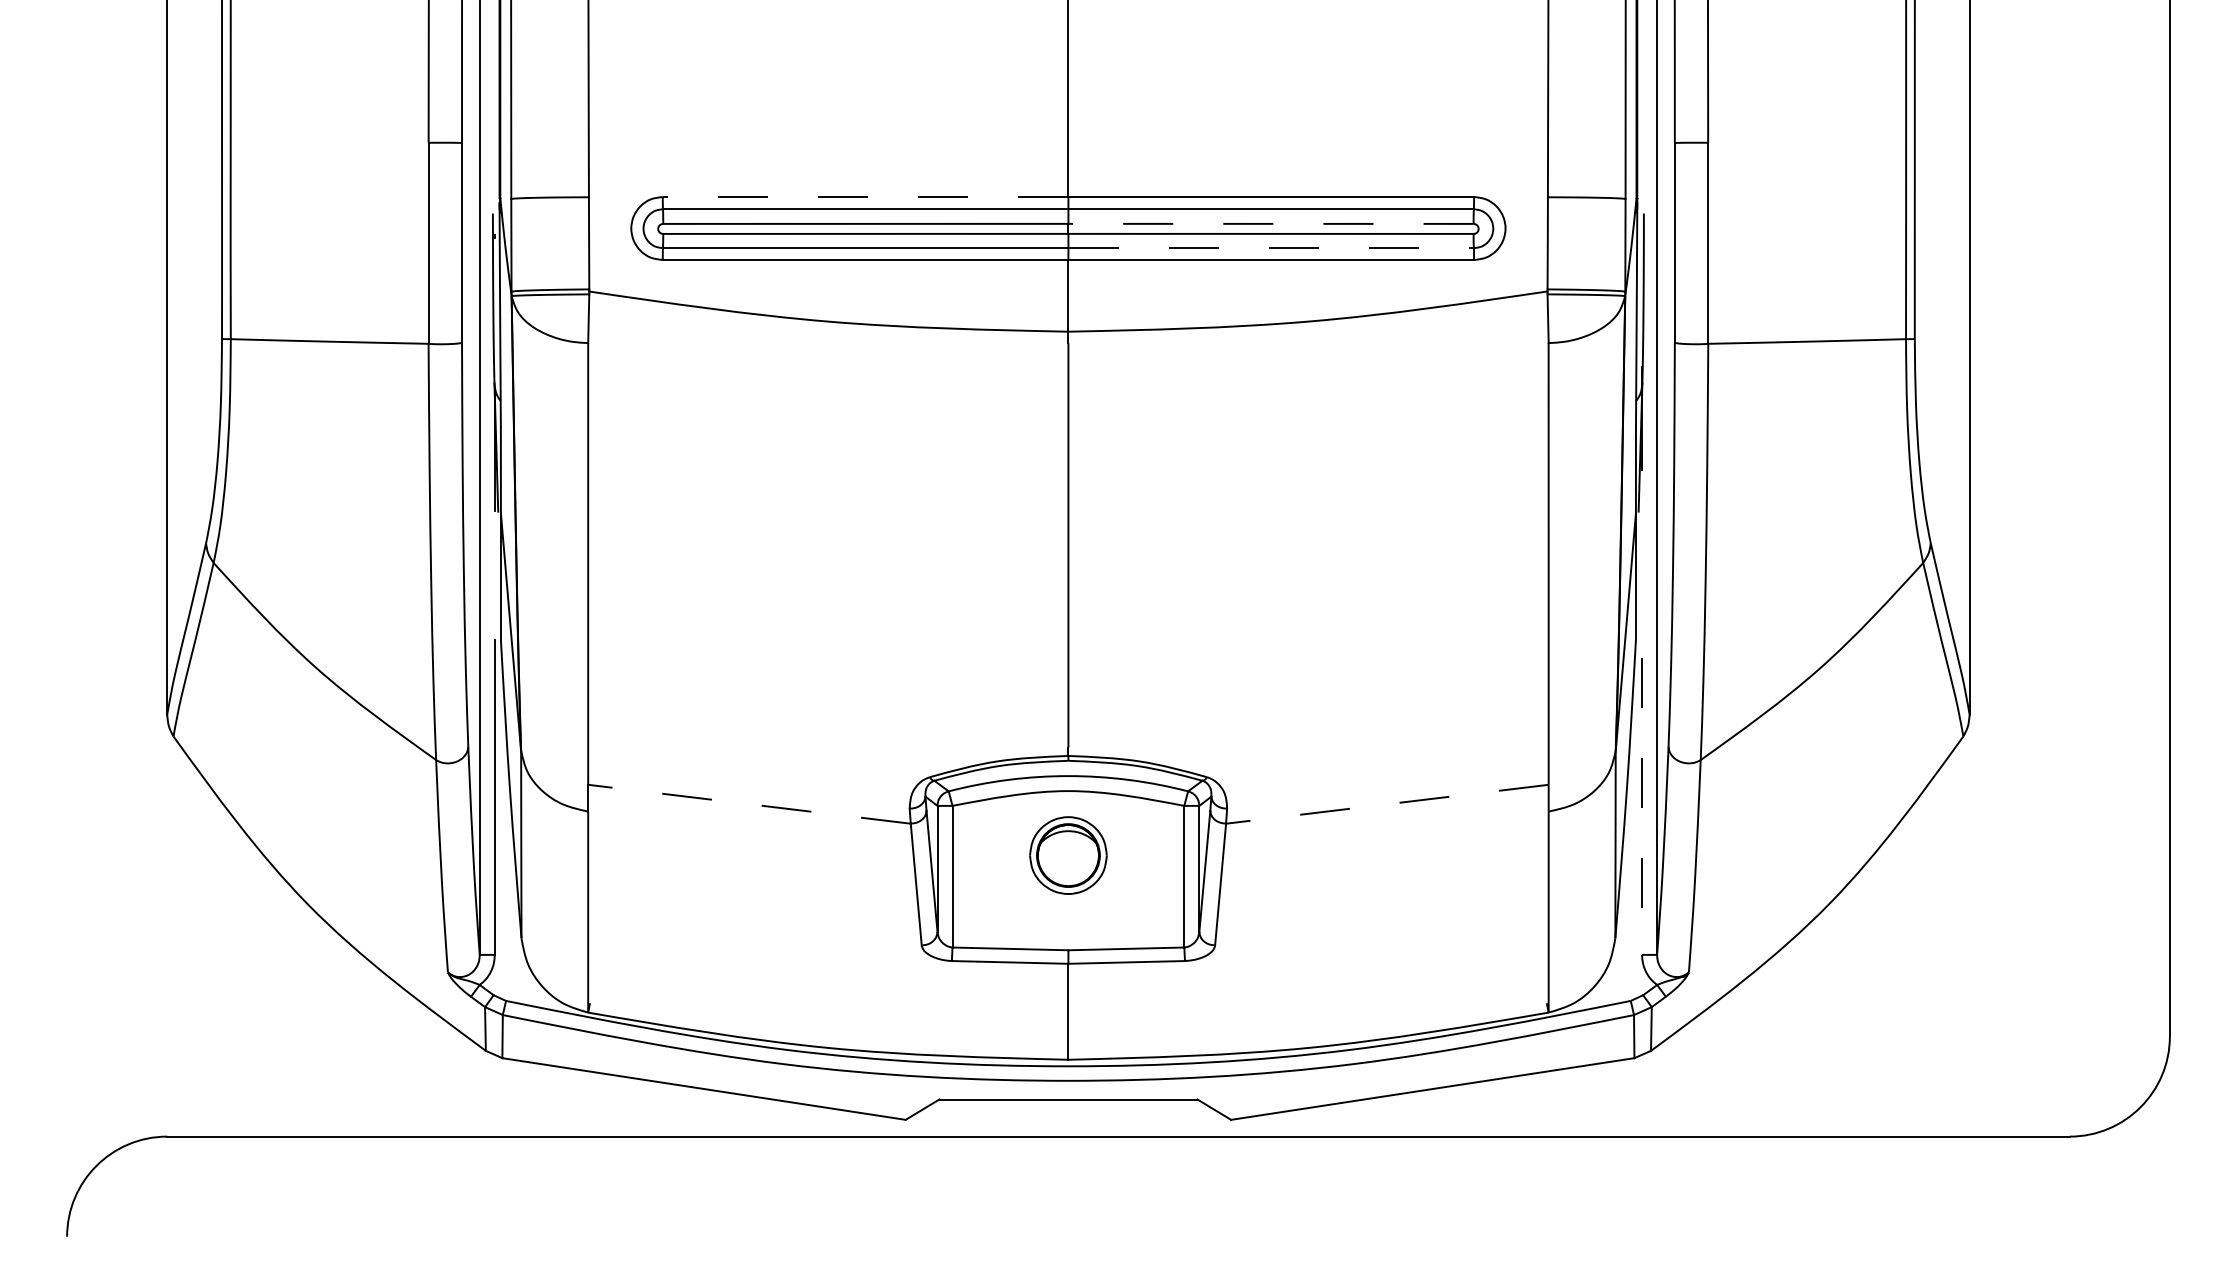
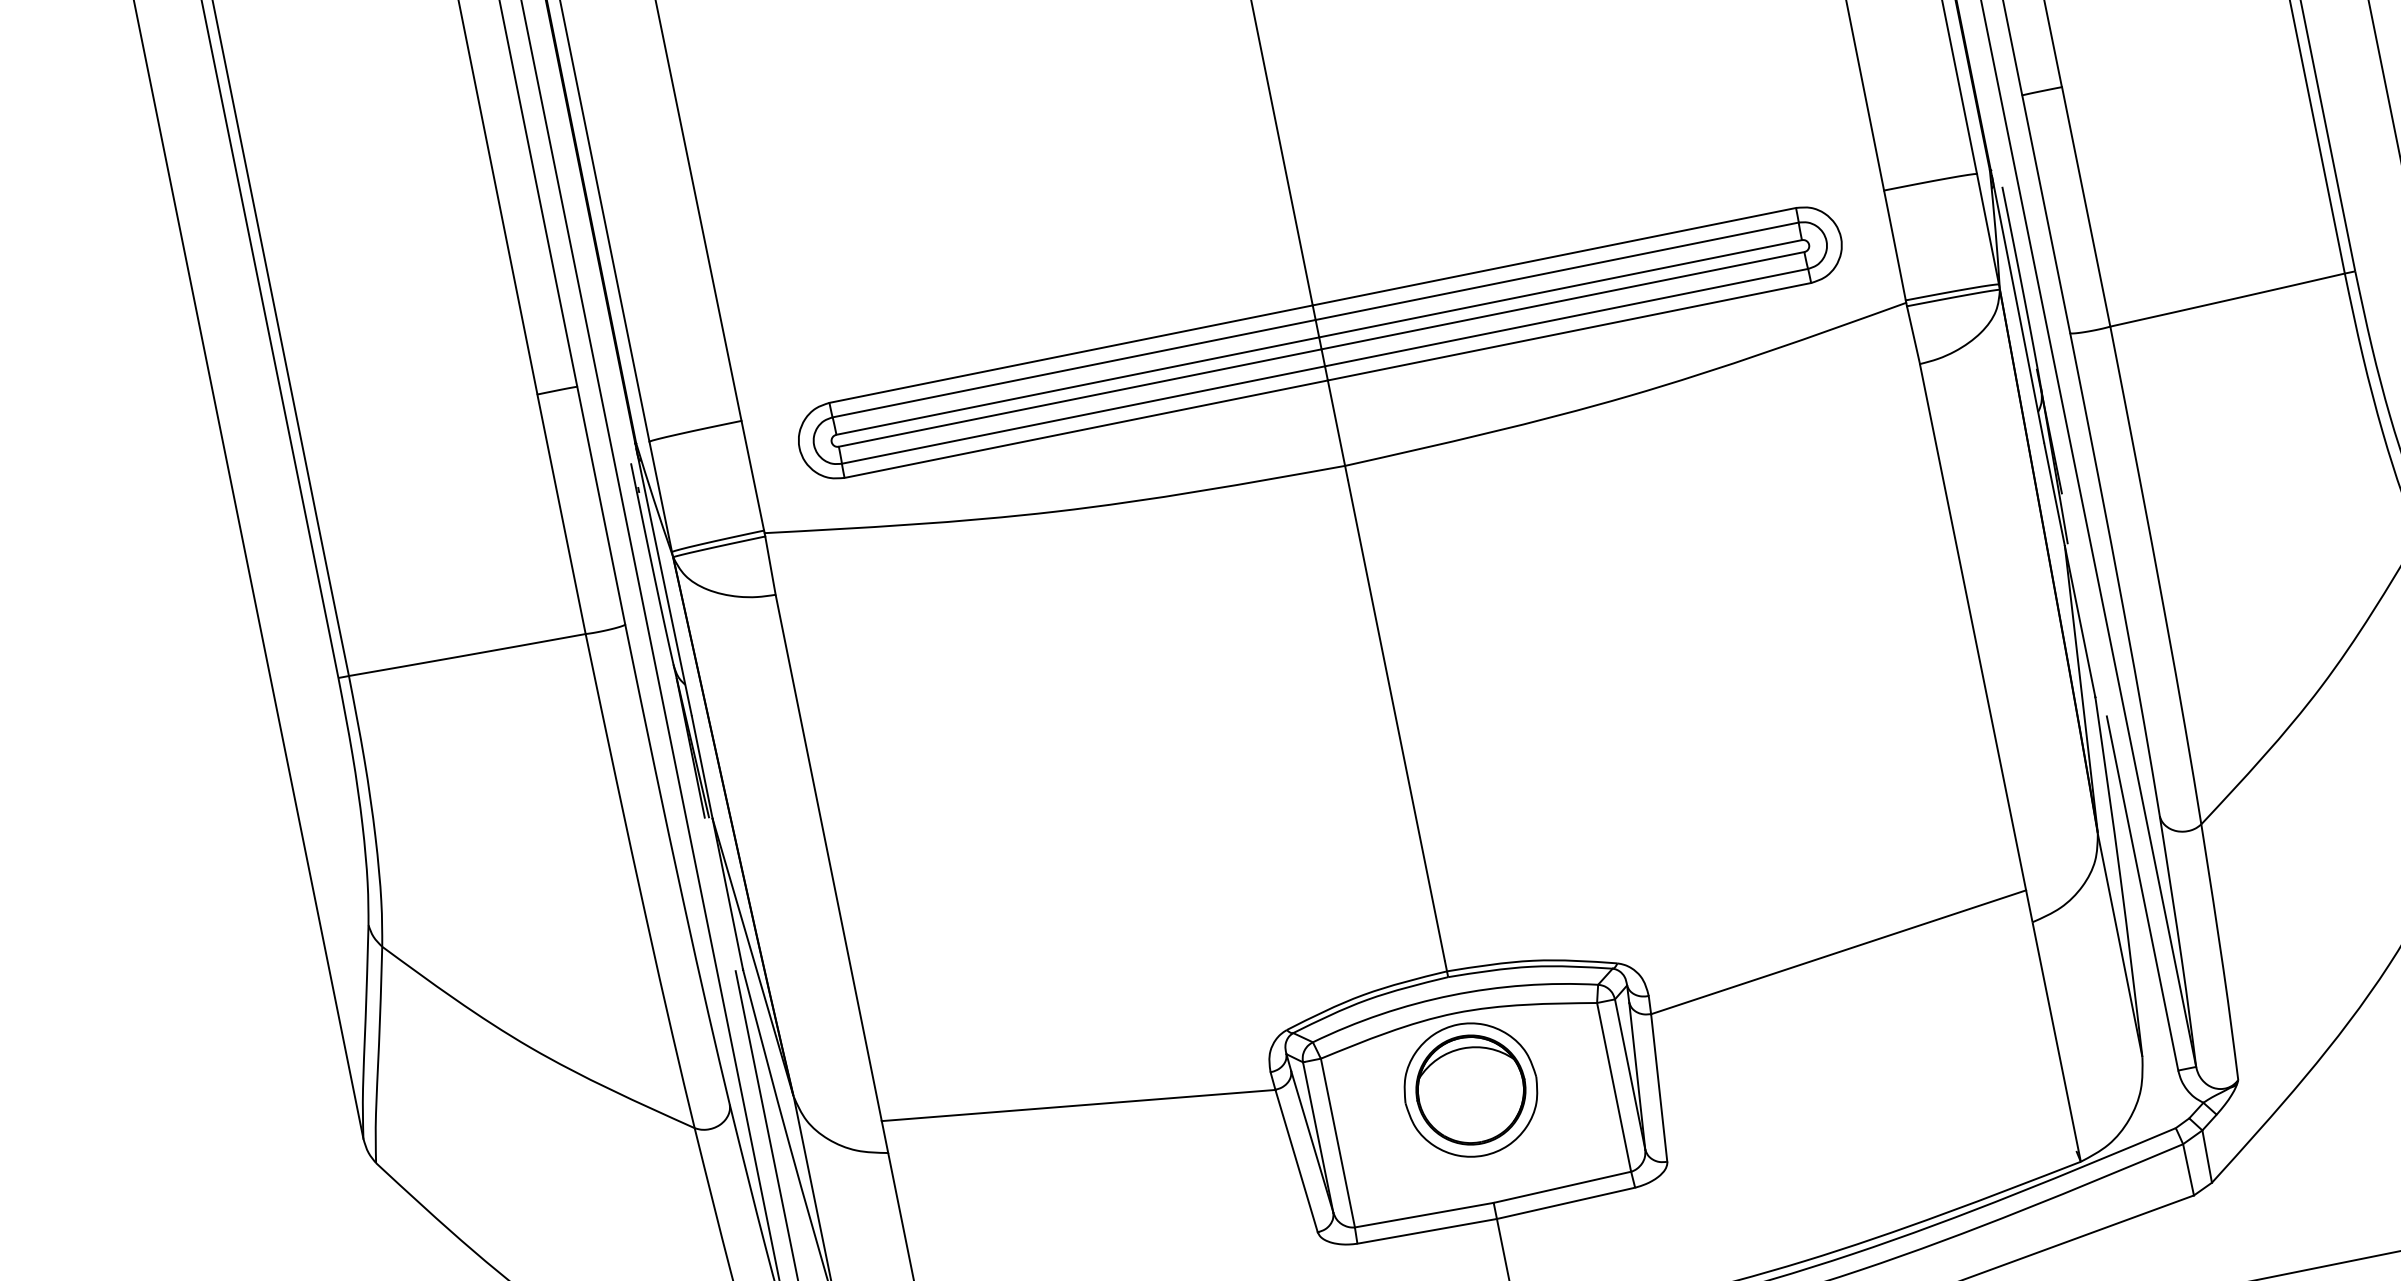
line: (865, 197) -> (1071, 354), dashed -> solid
line: (1271, 223) -> (1561, 288), dashed -> solid
line: (1271, 248) -> (1567, 317), dashed -> solid
line: (748, 804) -> (1077, 1106), dashed -> solid
line: (1386, 804) -> (1837, 952), dashed -> solid
line: (1642, 806) -> (2143, 893), dashed -> solid
part: (1068, 855) -> (1471, 1089), size x1.43

